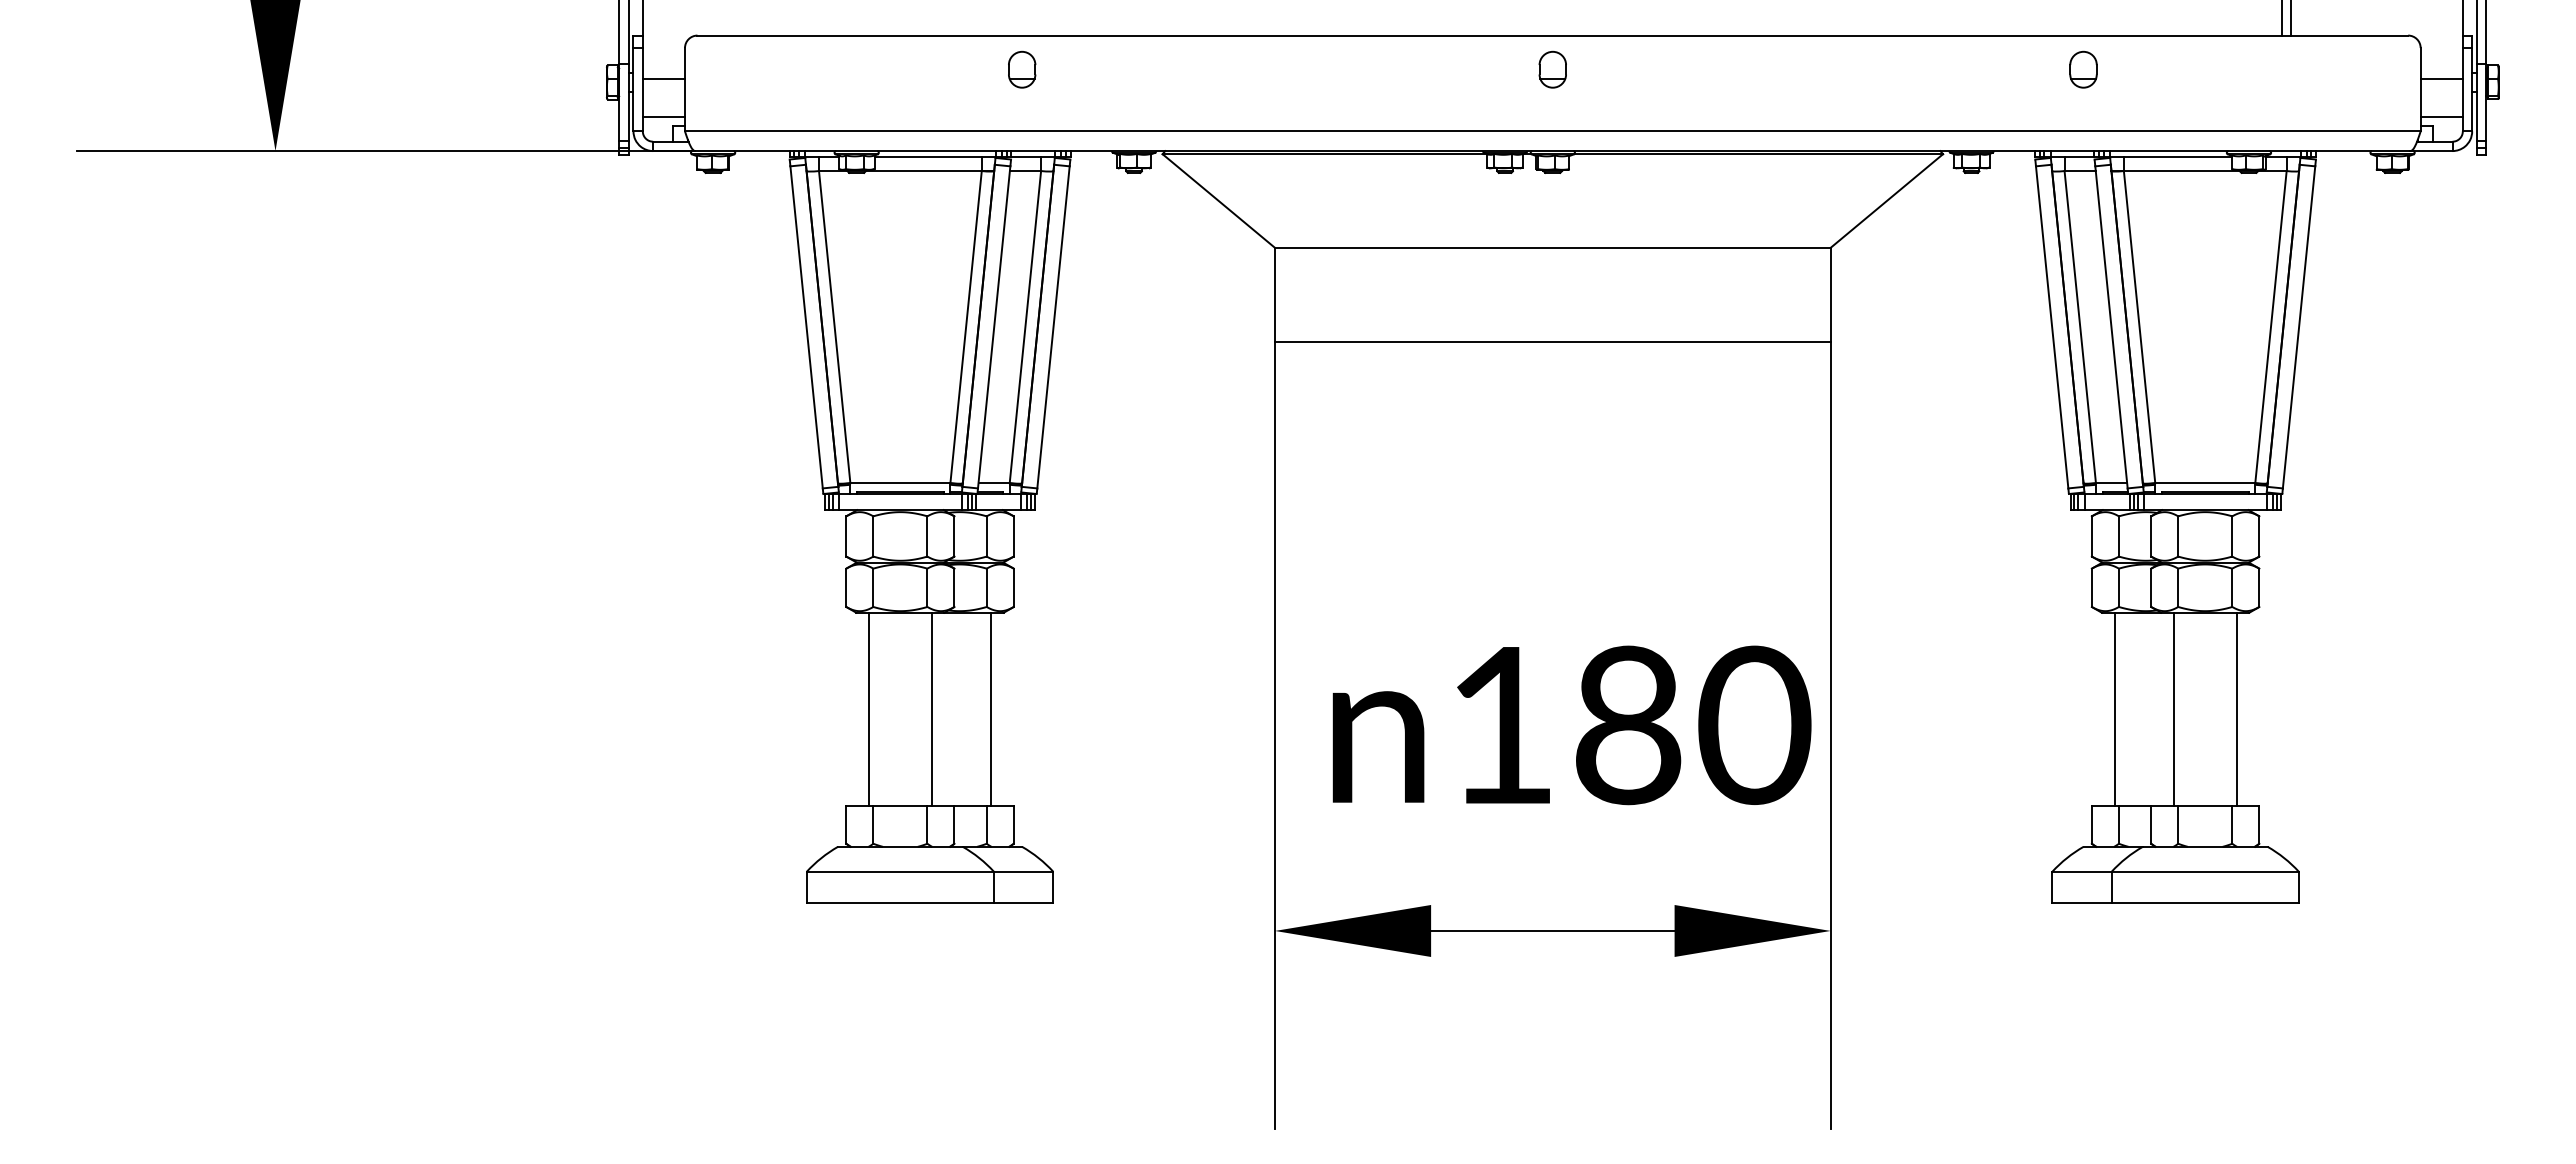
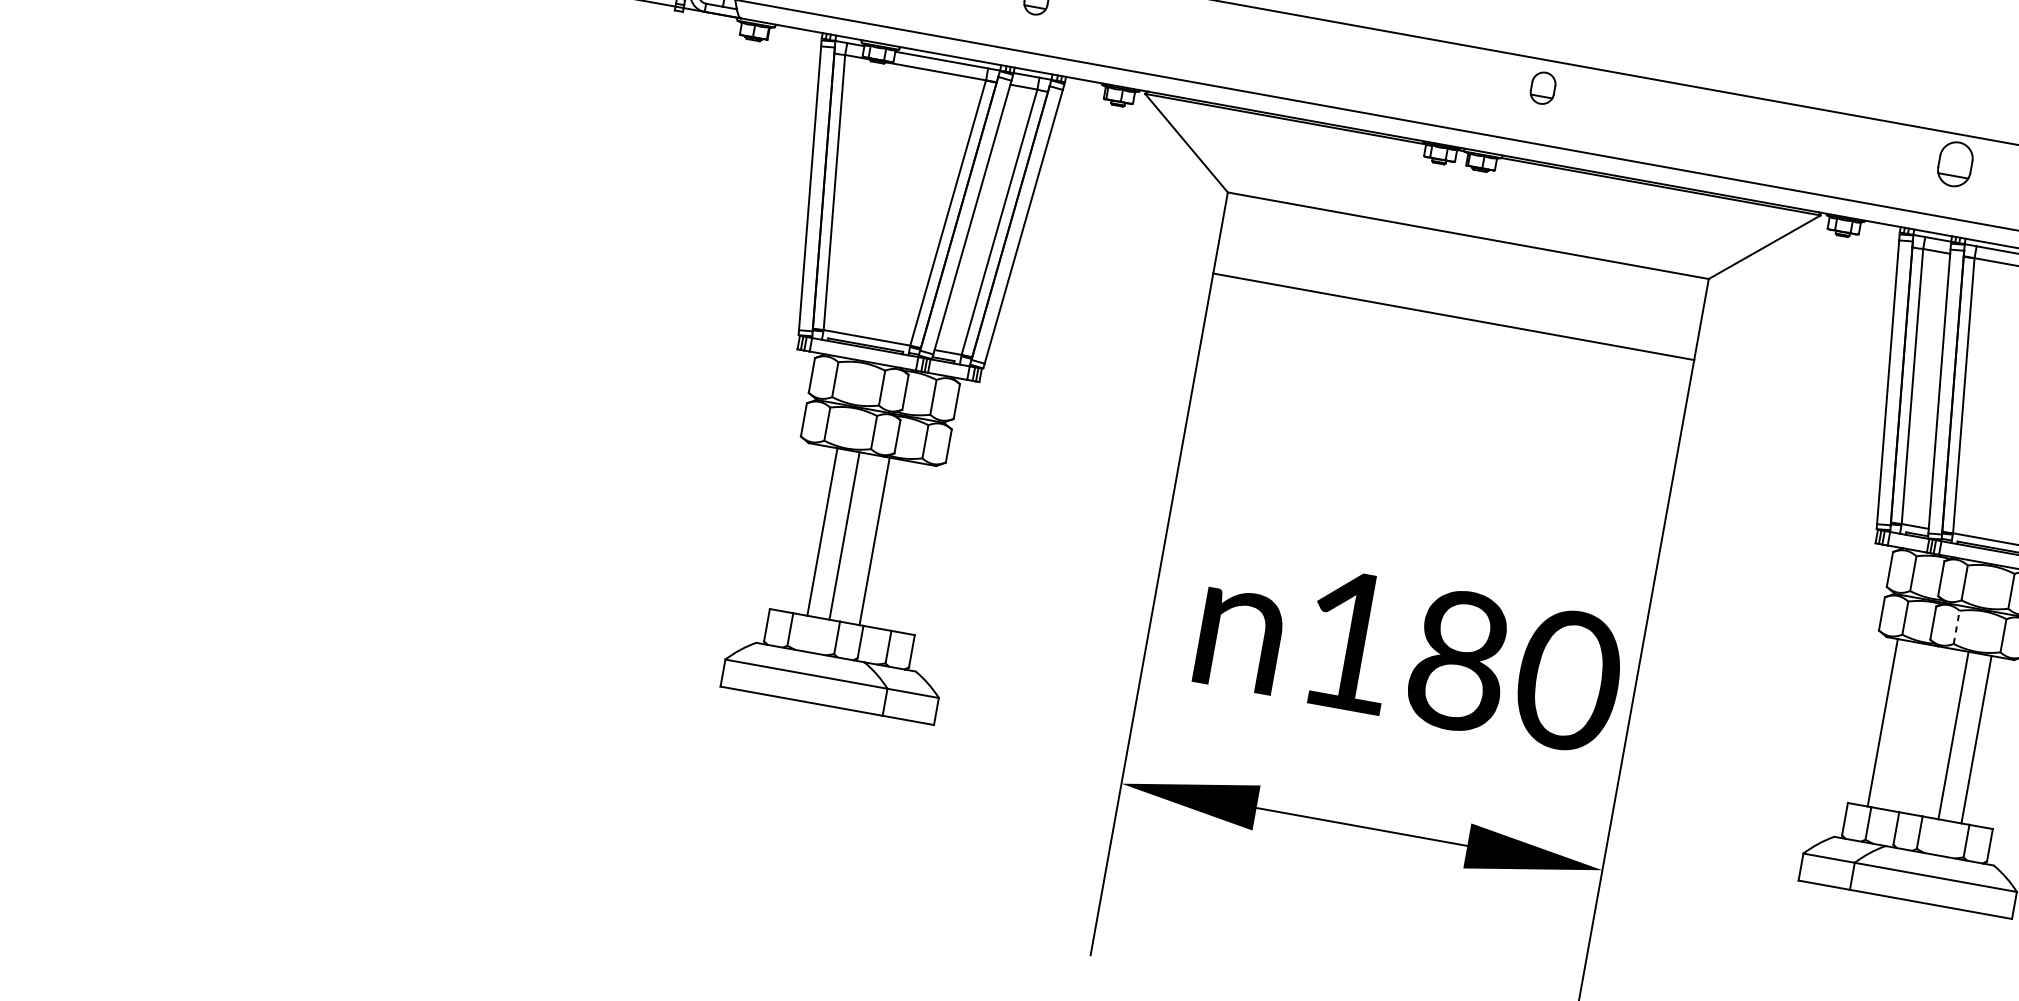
part: (1552, 69) -> (1542, 87), moved
part: (2083, 69) -> (1955, 164), size x1.4
line: (2178, 587) -> (1956, 627), solid -> dashed
line: (869, 709) -> (844, 536), moved
line: (931, 709) -> (822, 531), moved
line: (990, 709) -> (874, 541), moved
line: (2174, 709) -> (1976, 739), moved
line: (2236, 709) -> (1953, 735), moved

